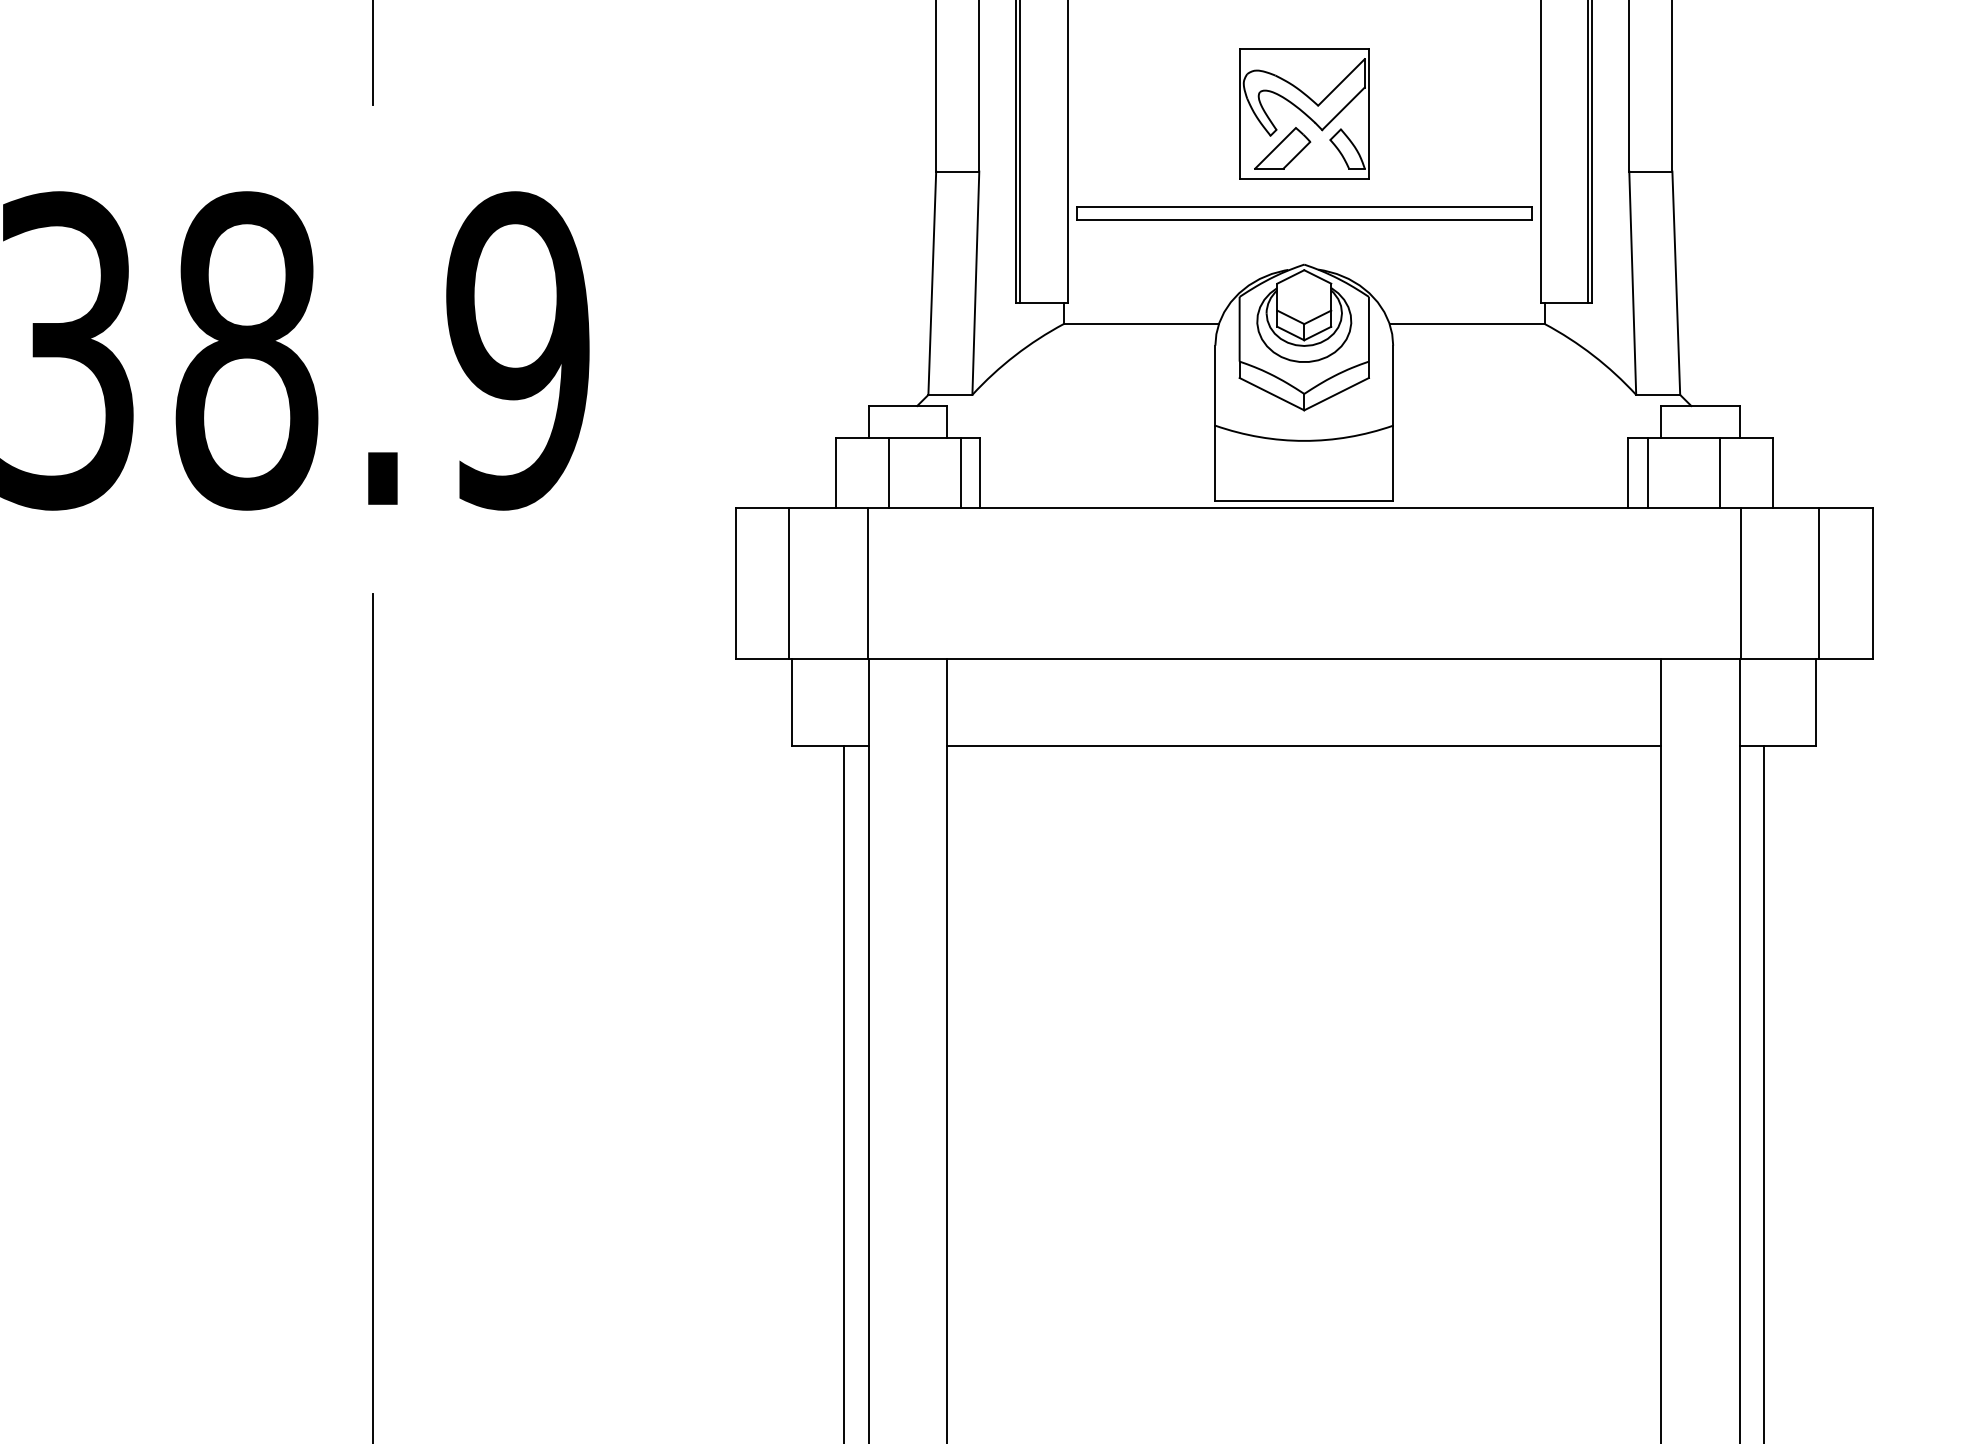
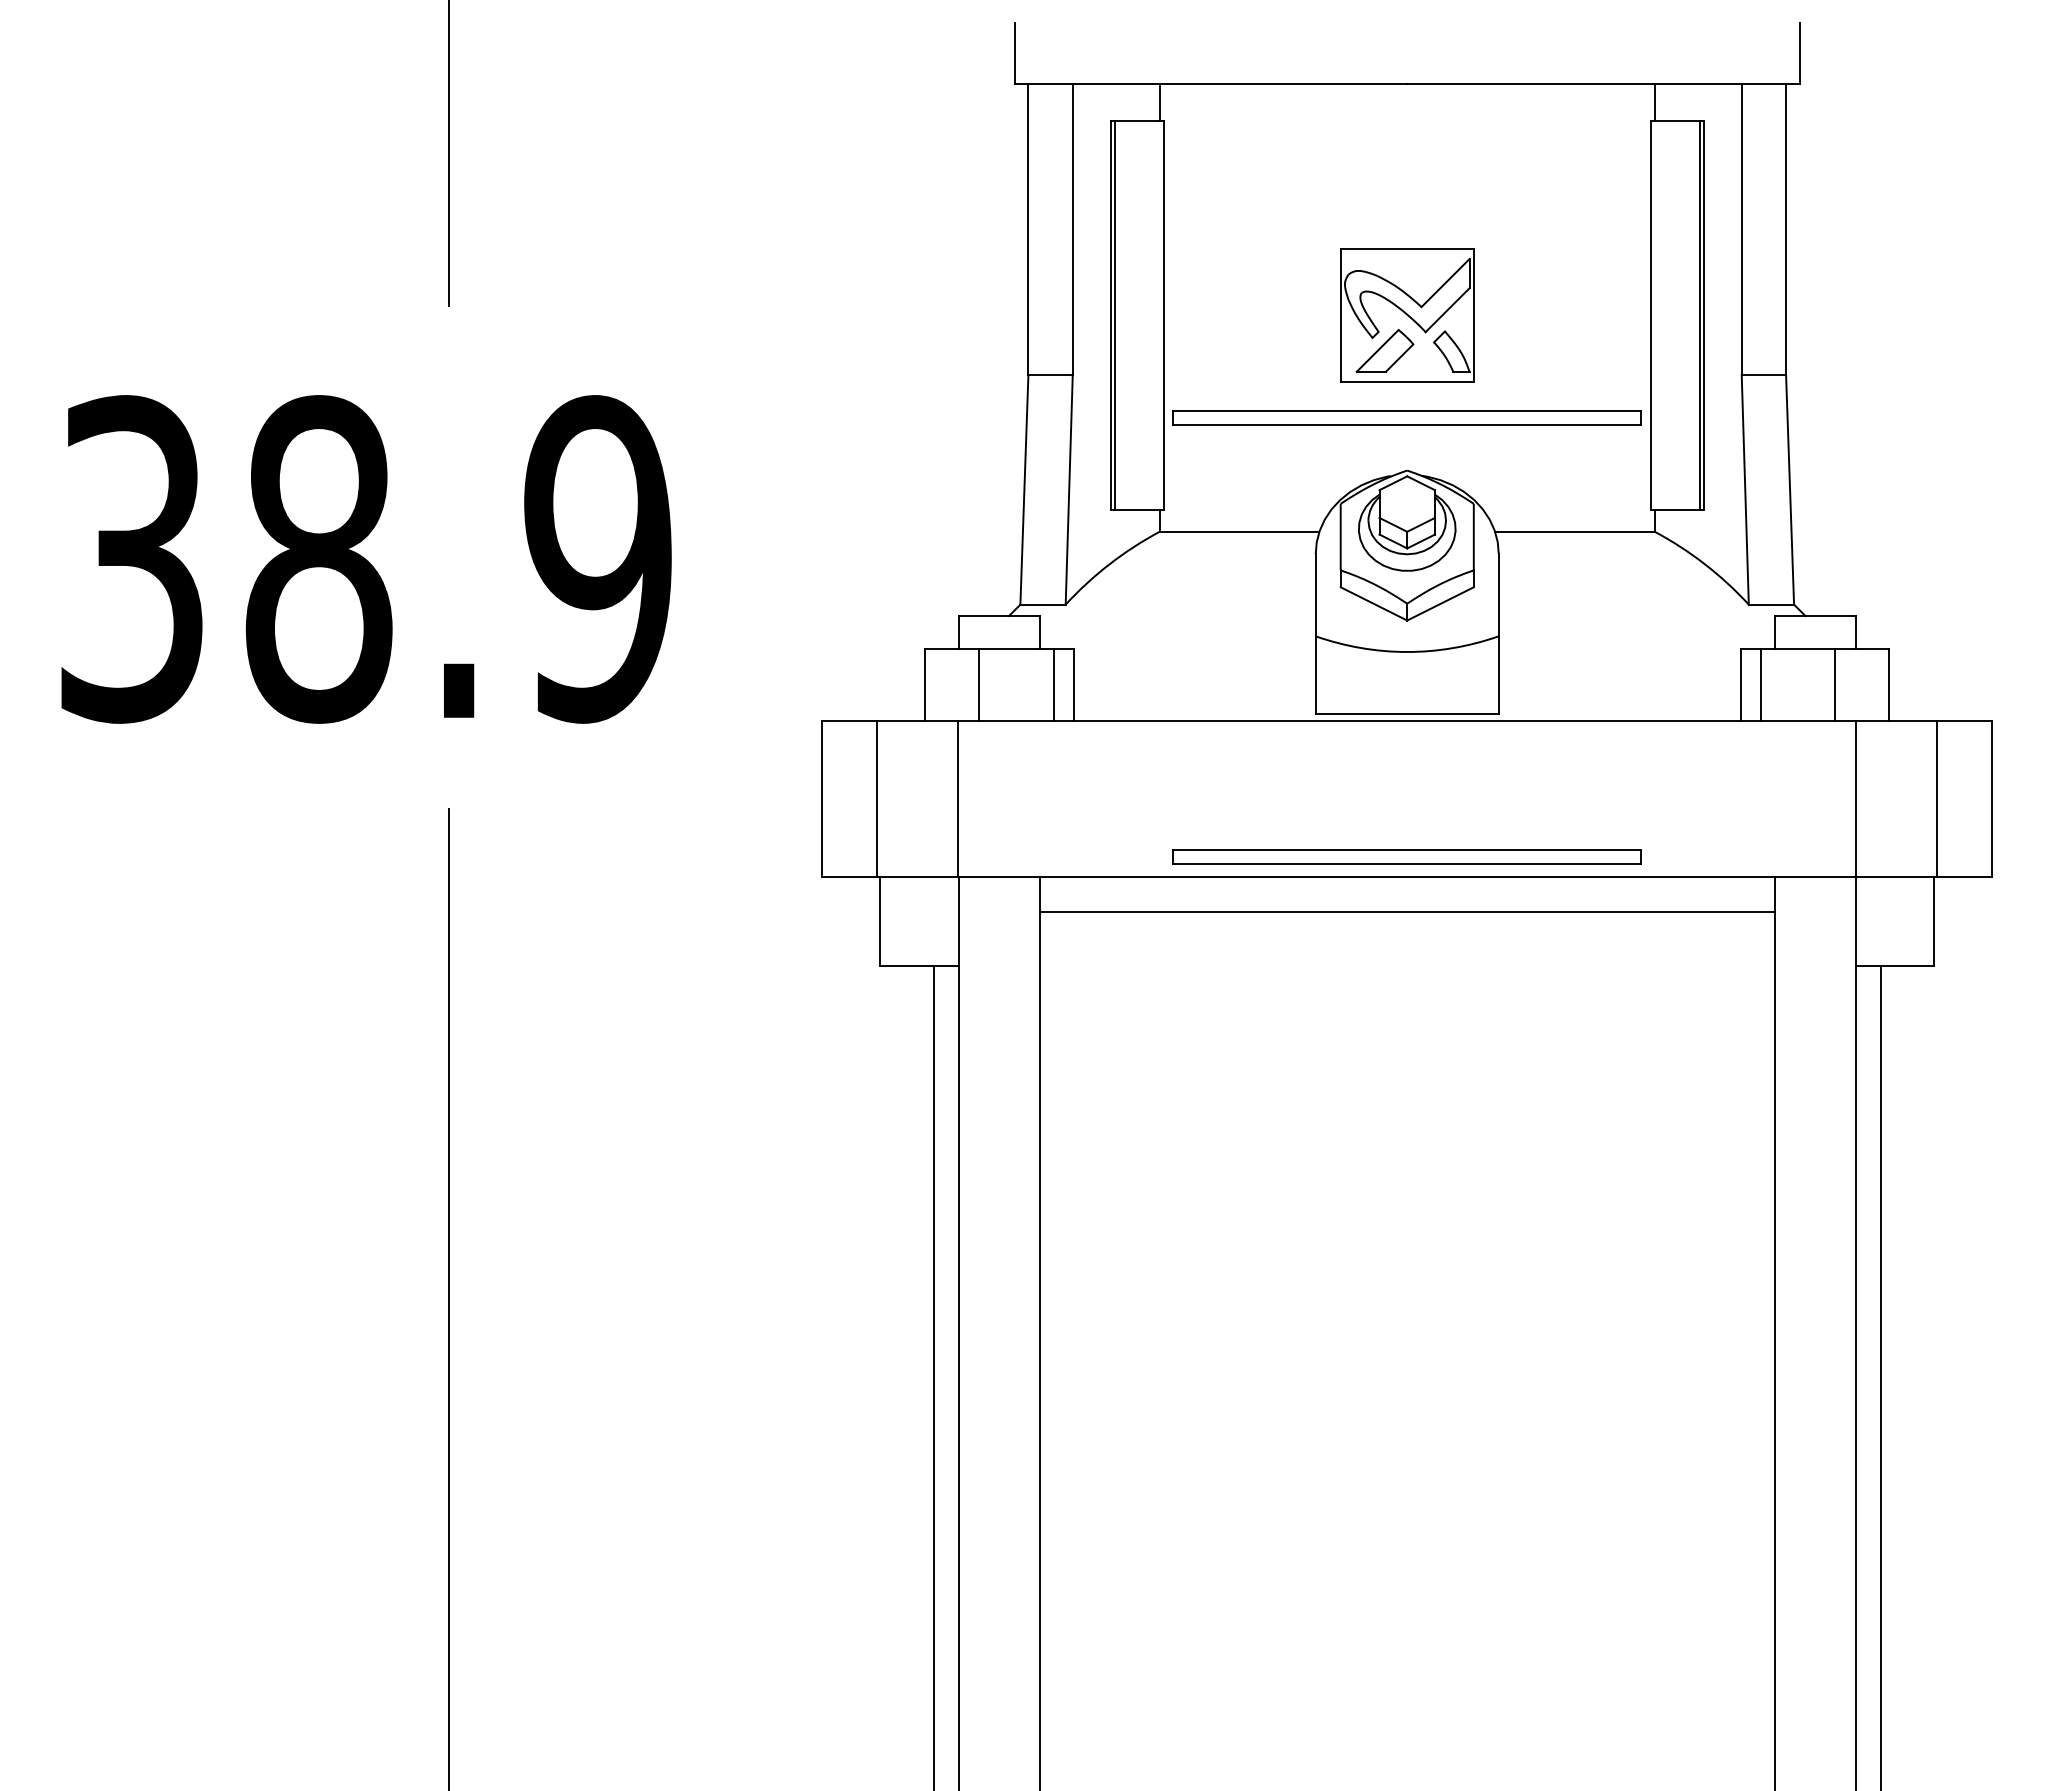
part: (1303, 639) -> (1406, 856), added
line: (1303, 745) -> (1406, 911), moved

